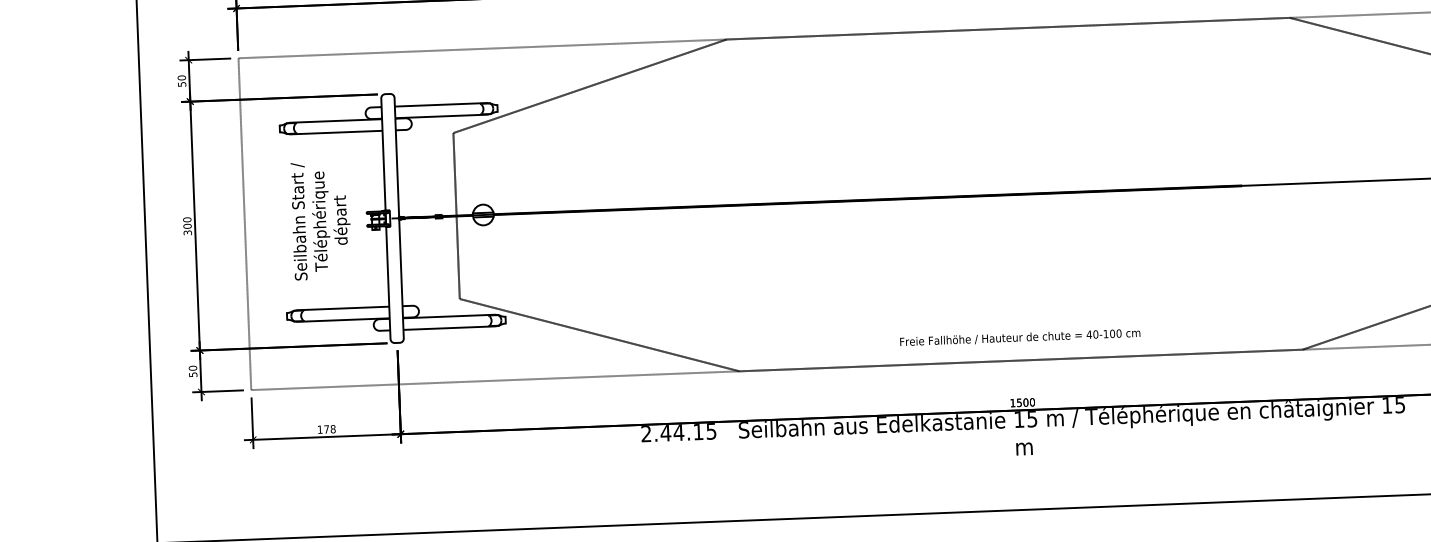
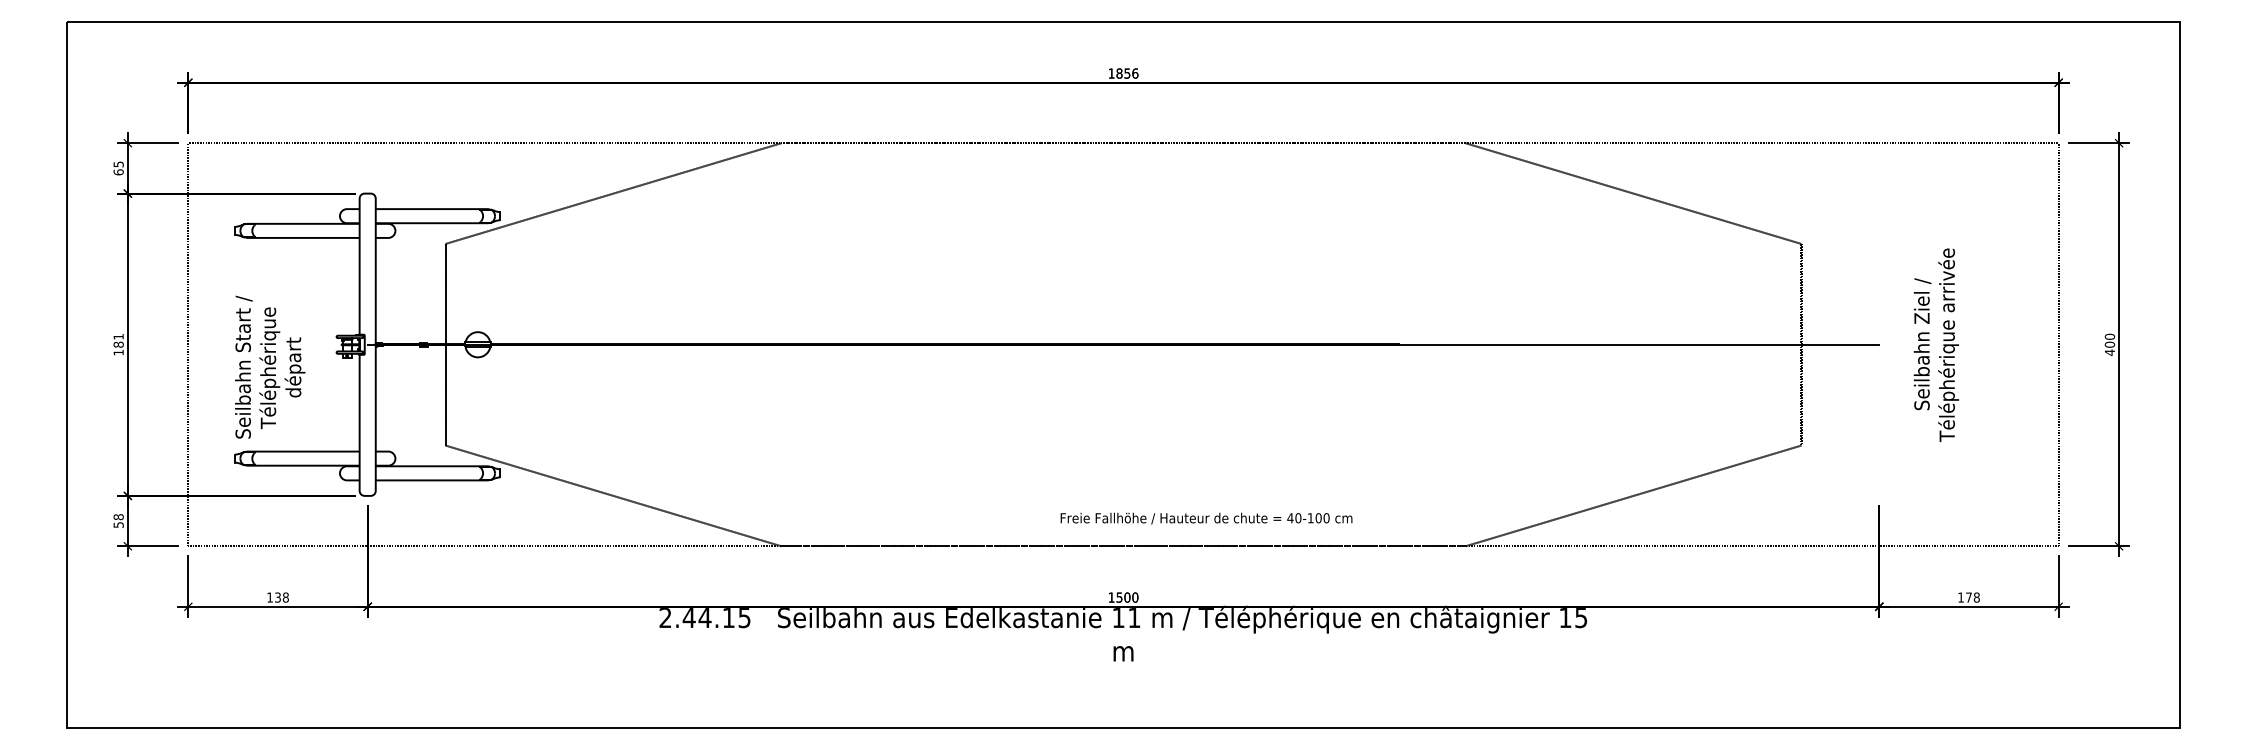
text: (181, 81) -> (118, 168), 50 -> 65
text: (321, 220) -> (270, 366), moved
text: (187, 226) -> (118, 344), 300 -> 181
text: (1020, 337) -> (1206, 518), moved
text: (192, 368) -> (118, 517), 50 -> 58
text: (1032, 419) -> (1134, 618), 15 -> 11
text: (326, 429) -> (277, 597), 178 -> 138

